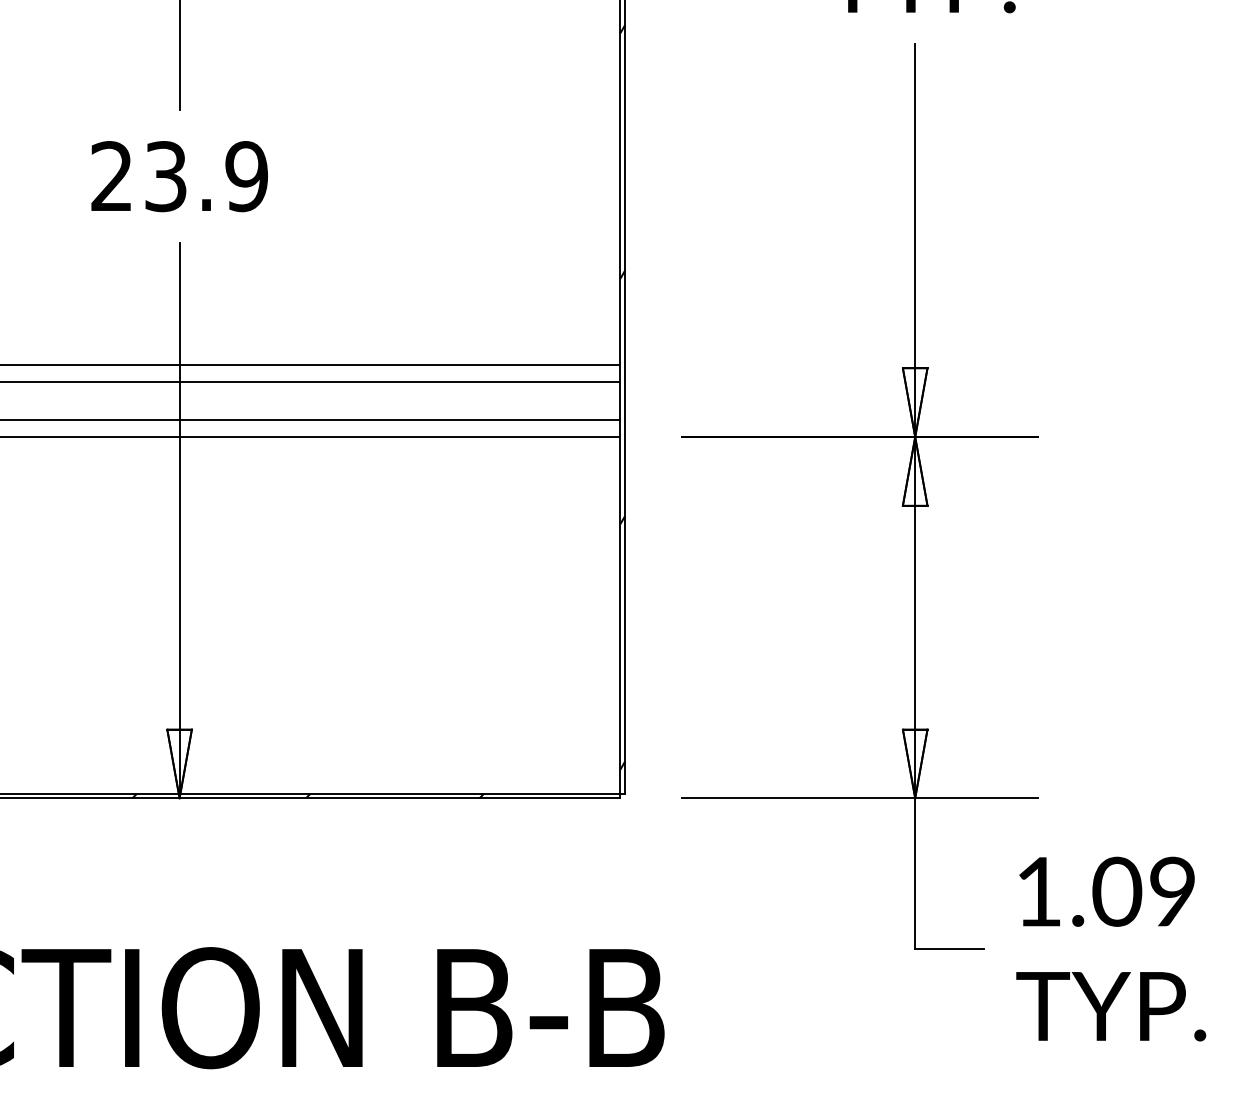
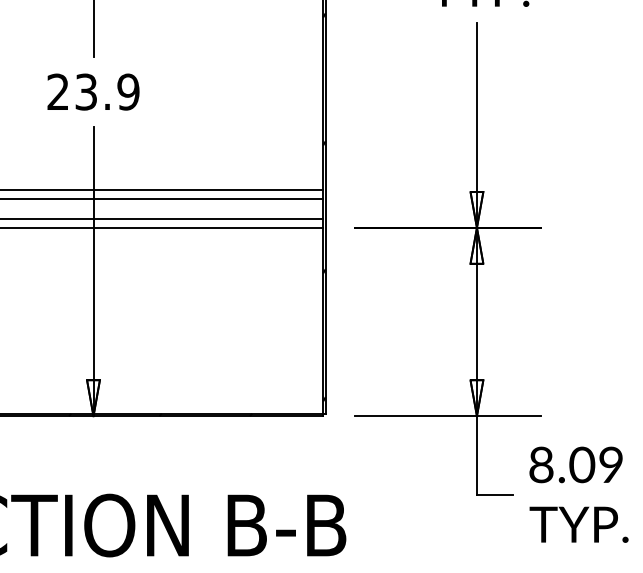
text: (1039, 890) -> (541, 464), 1.09 -> 8.09

